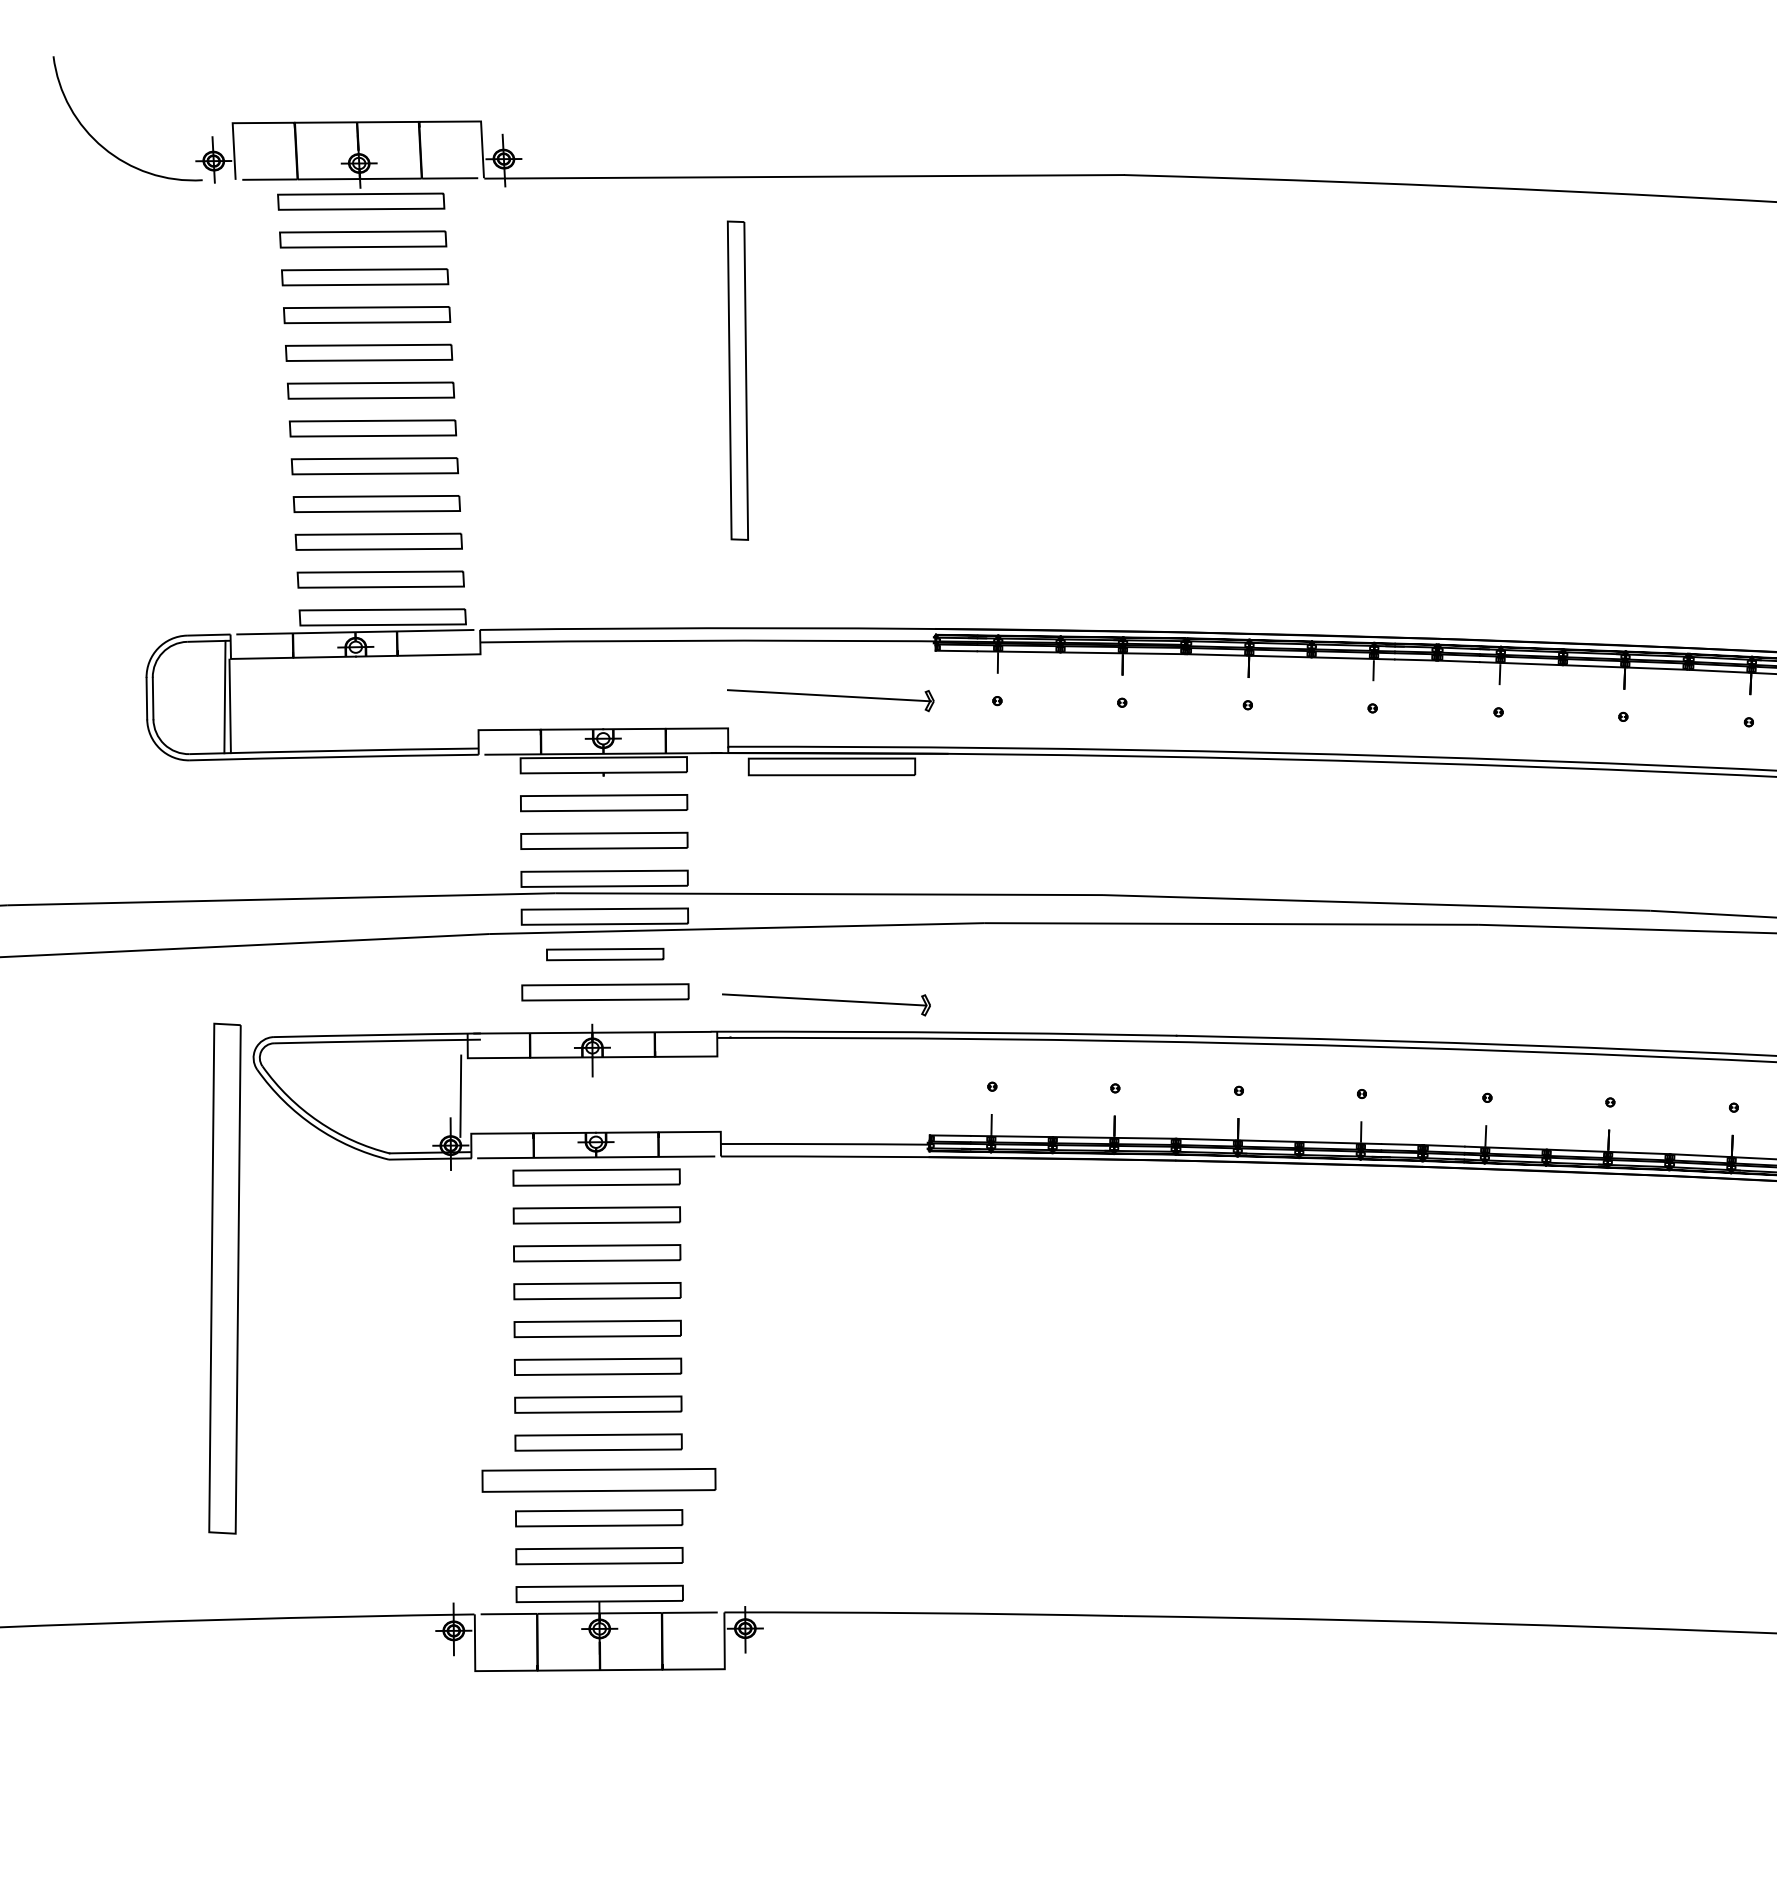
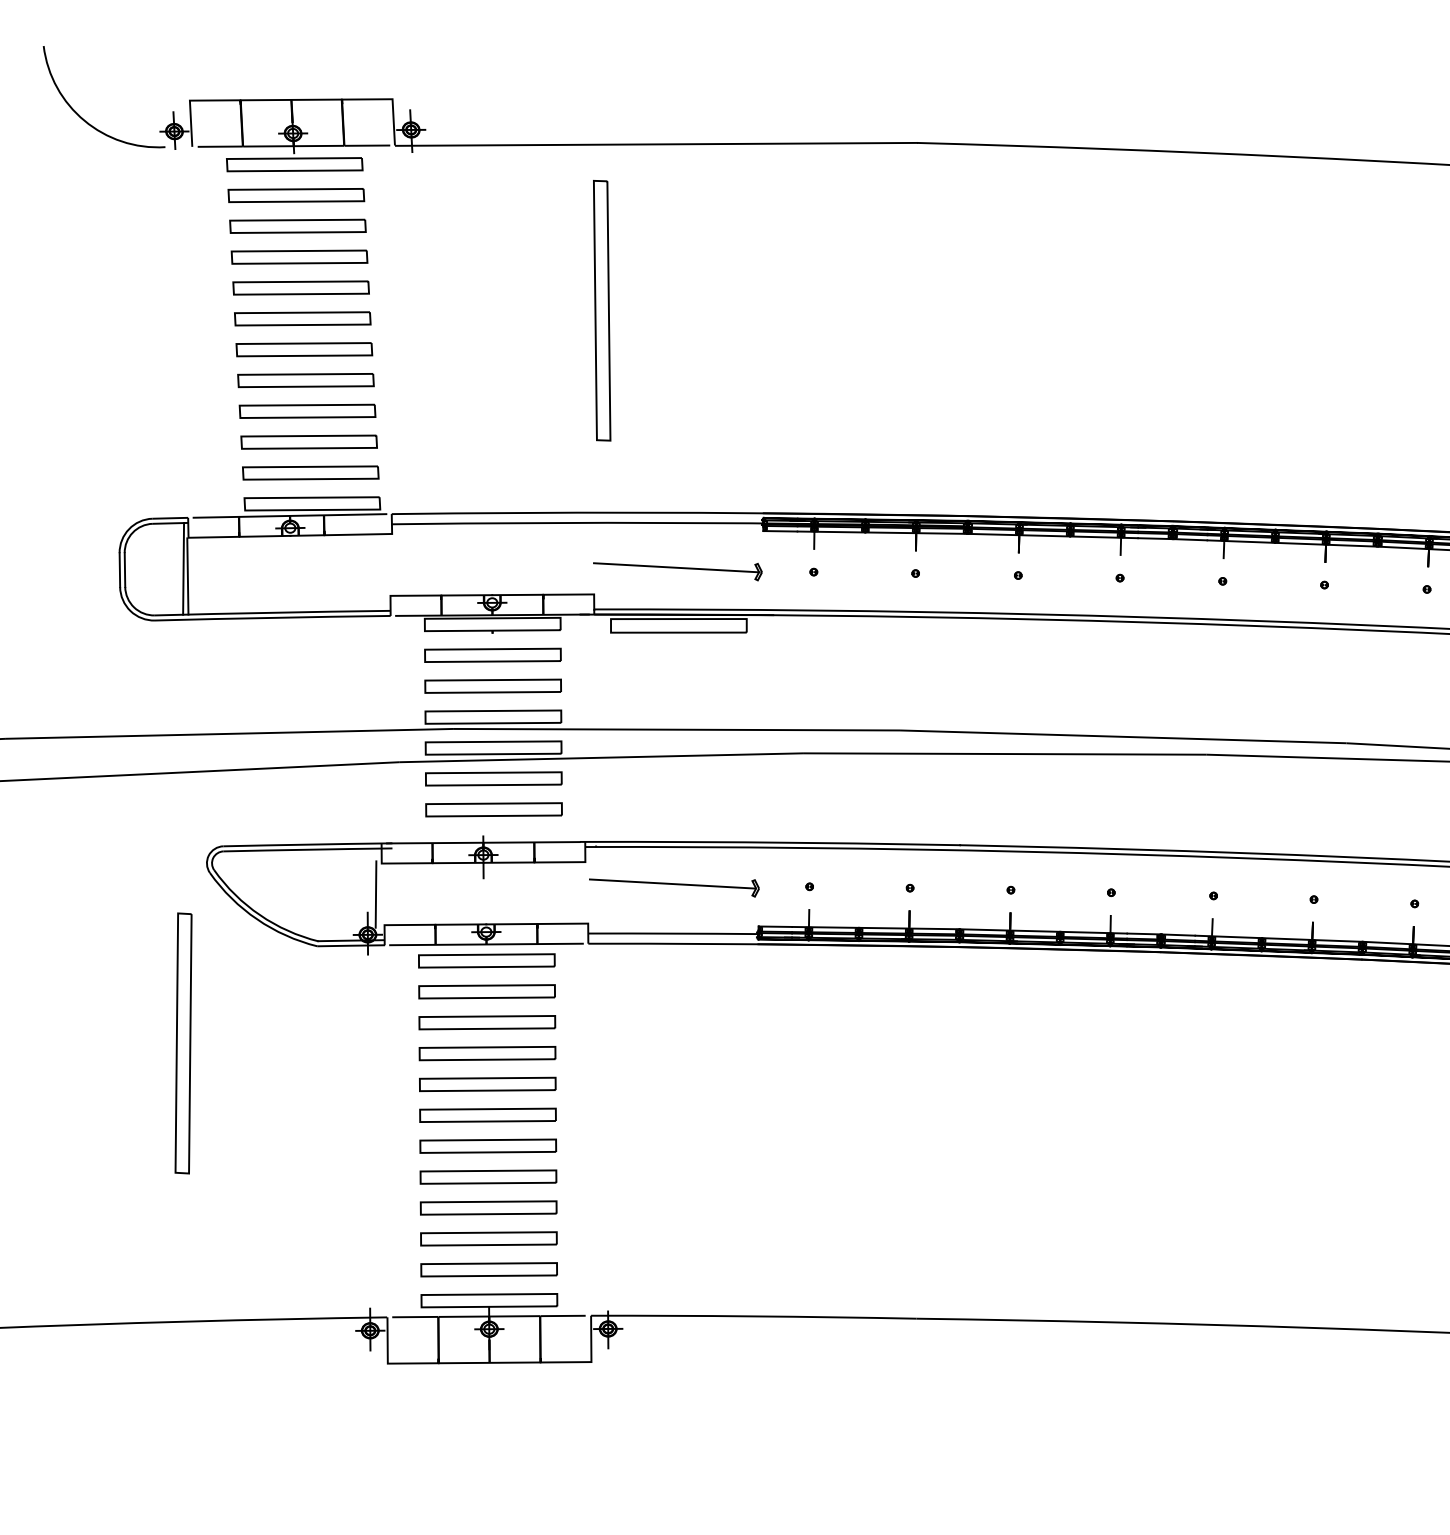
part: (604, 953) -> (493, 778), size x1.43
part: (826, 1004) -> (674, 887), moved
part: (224, 1278) -> (183, 1043), size x0.62
part: (598, 1479) -> (488, 1207), size x0.71

